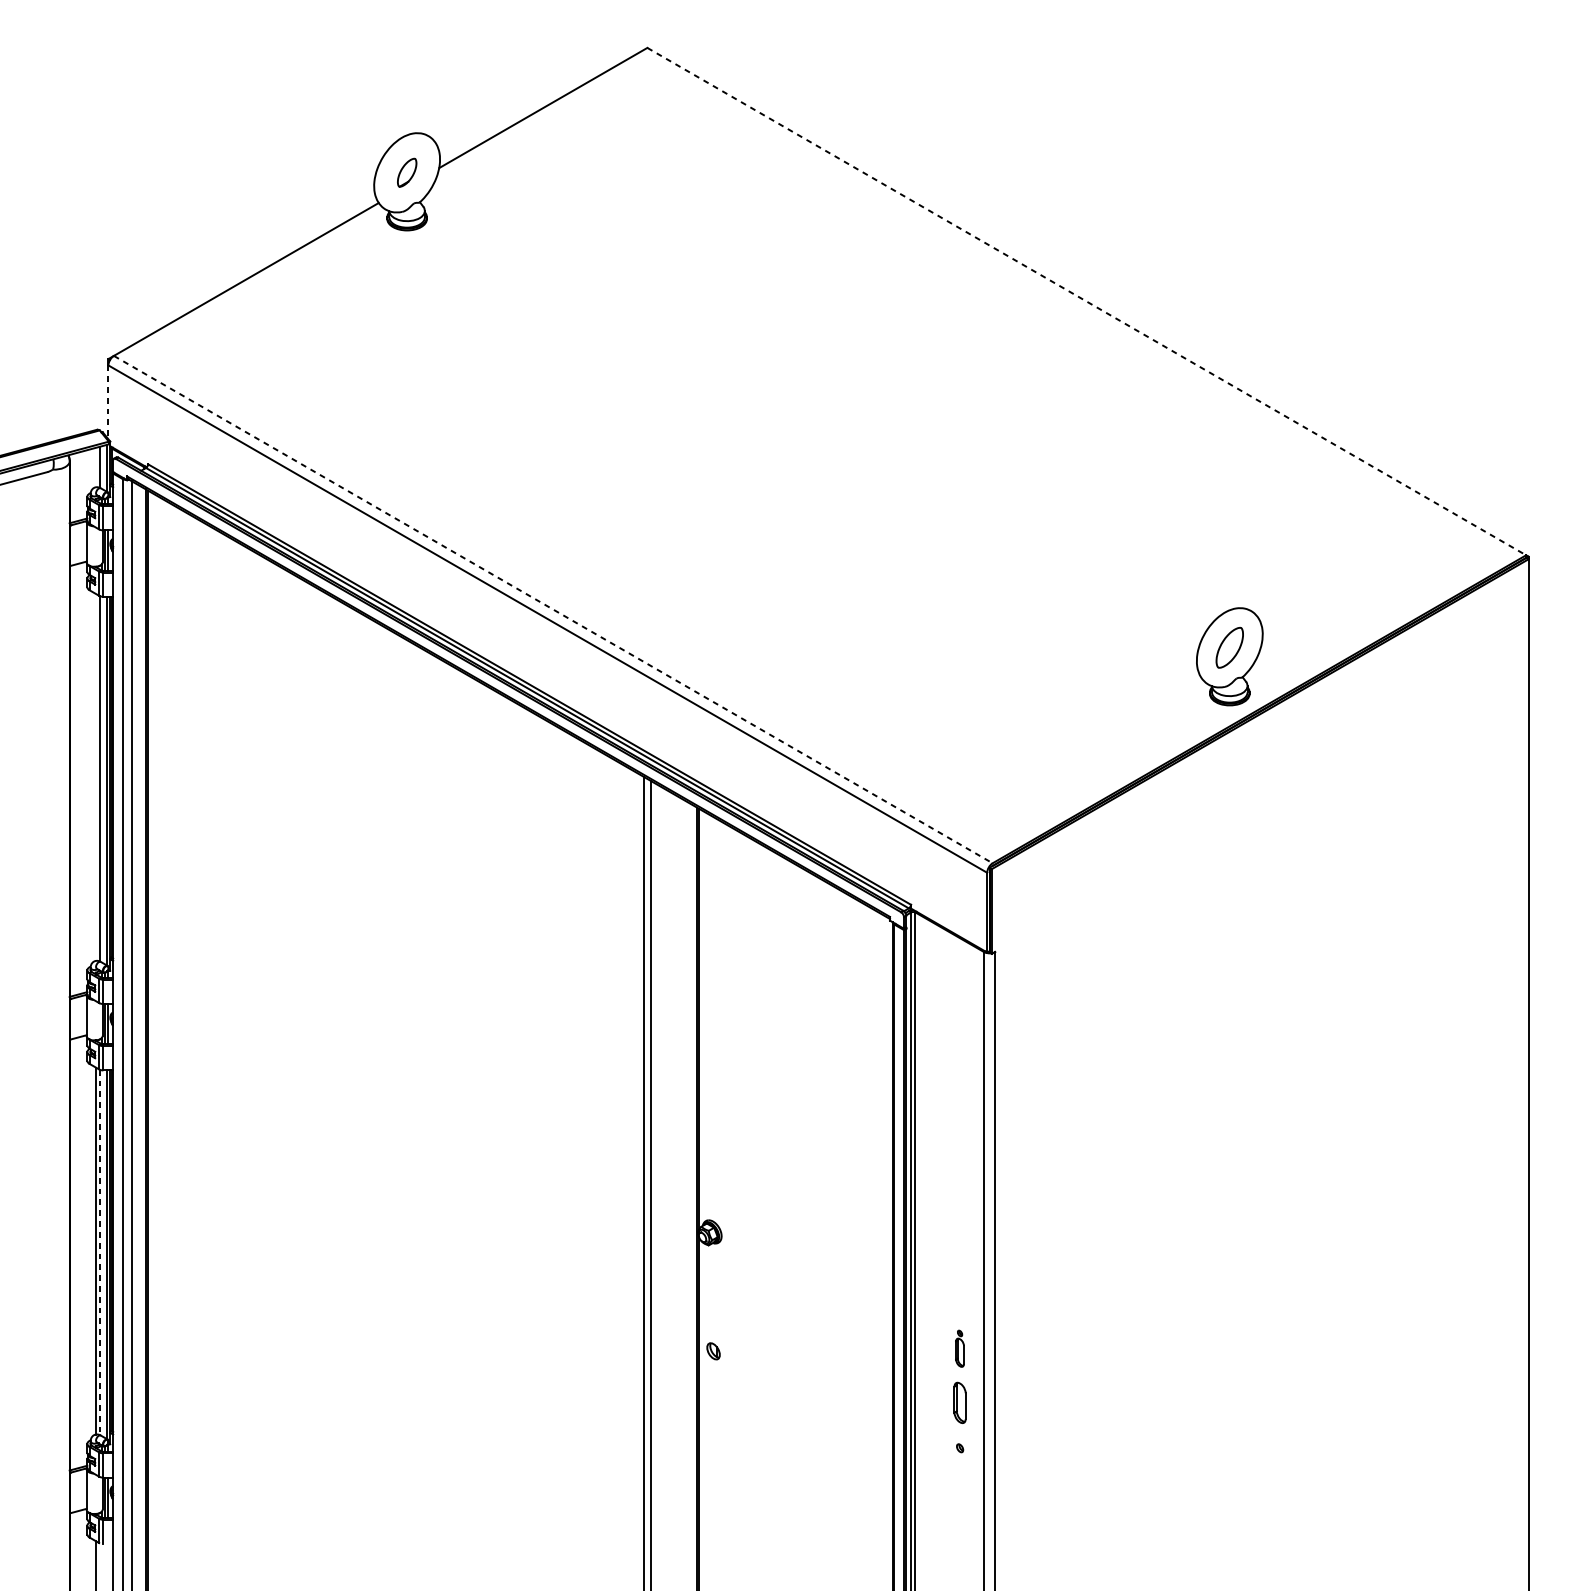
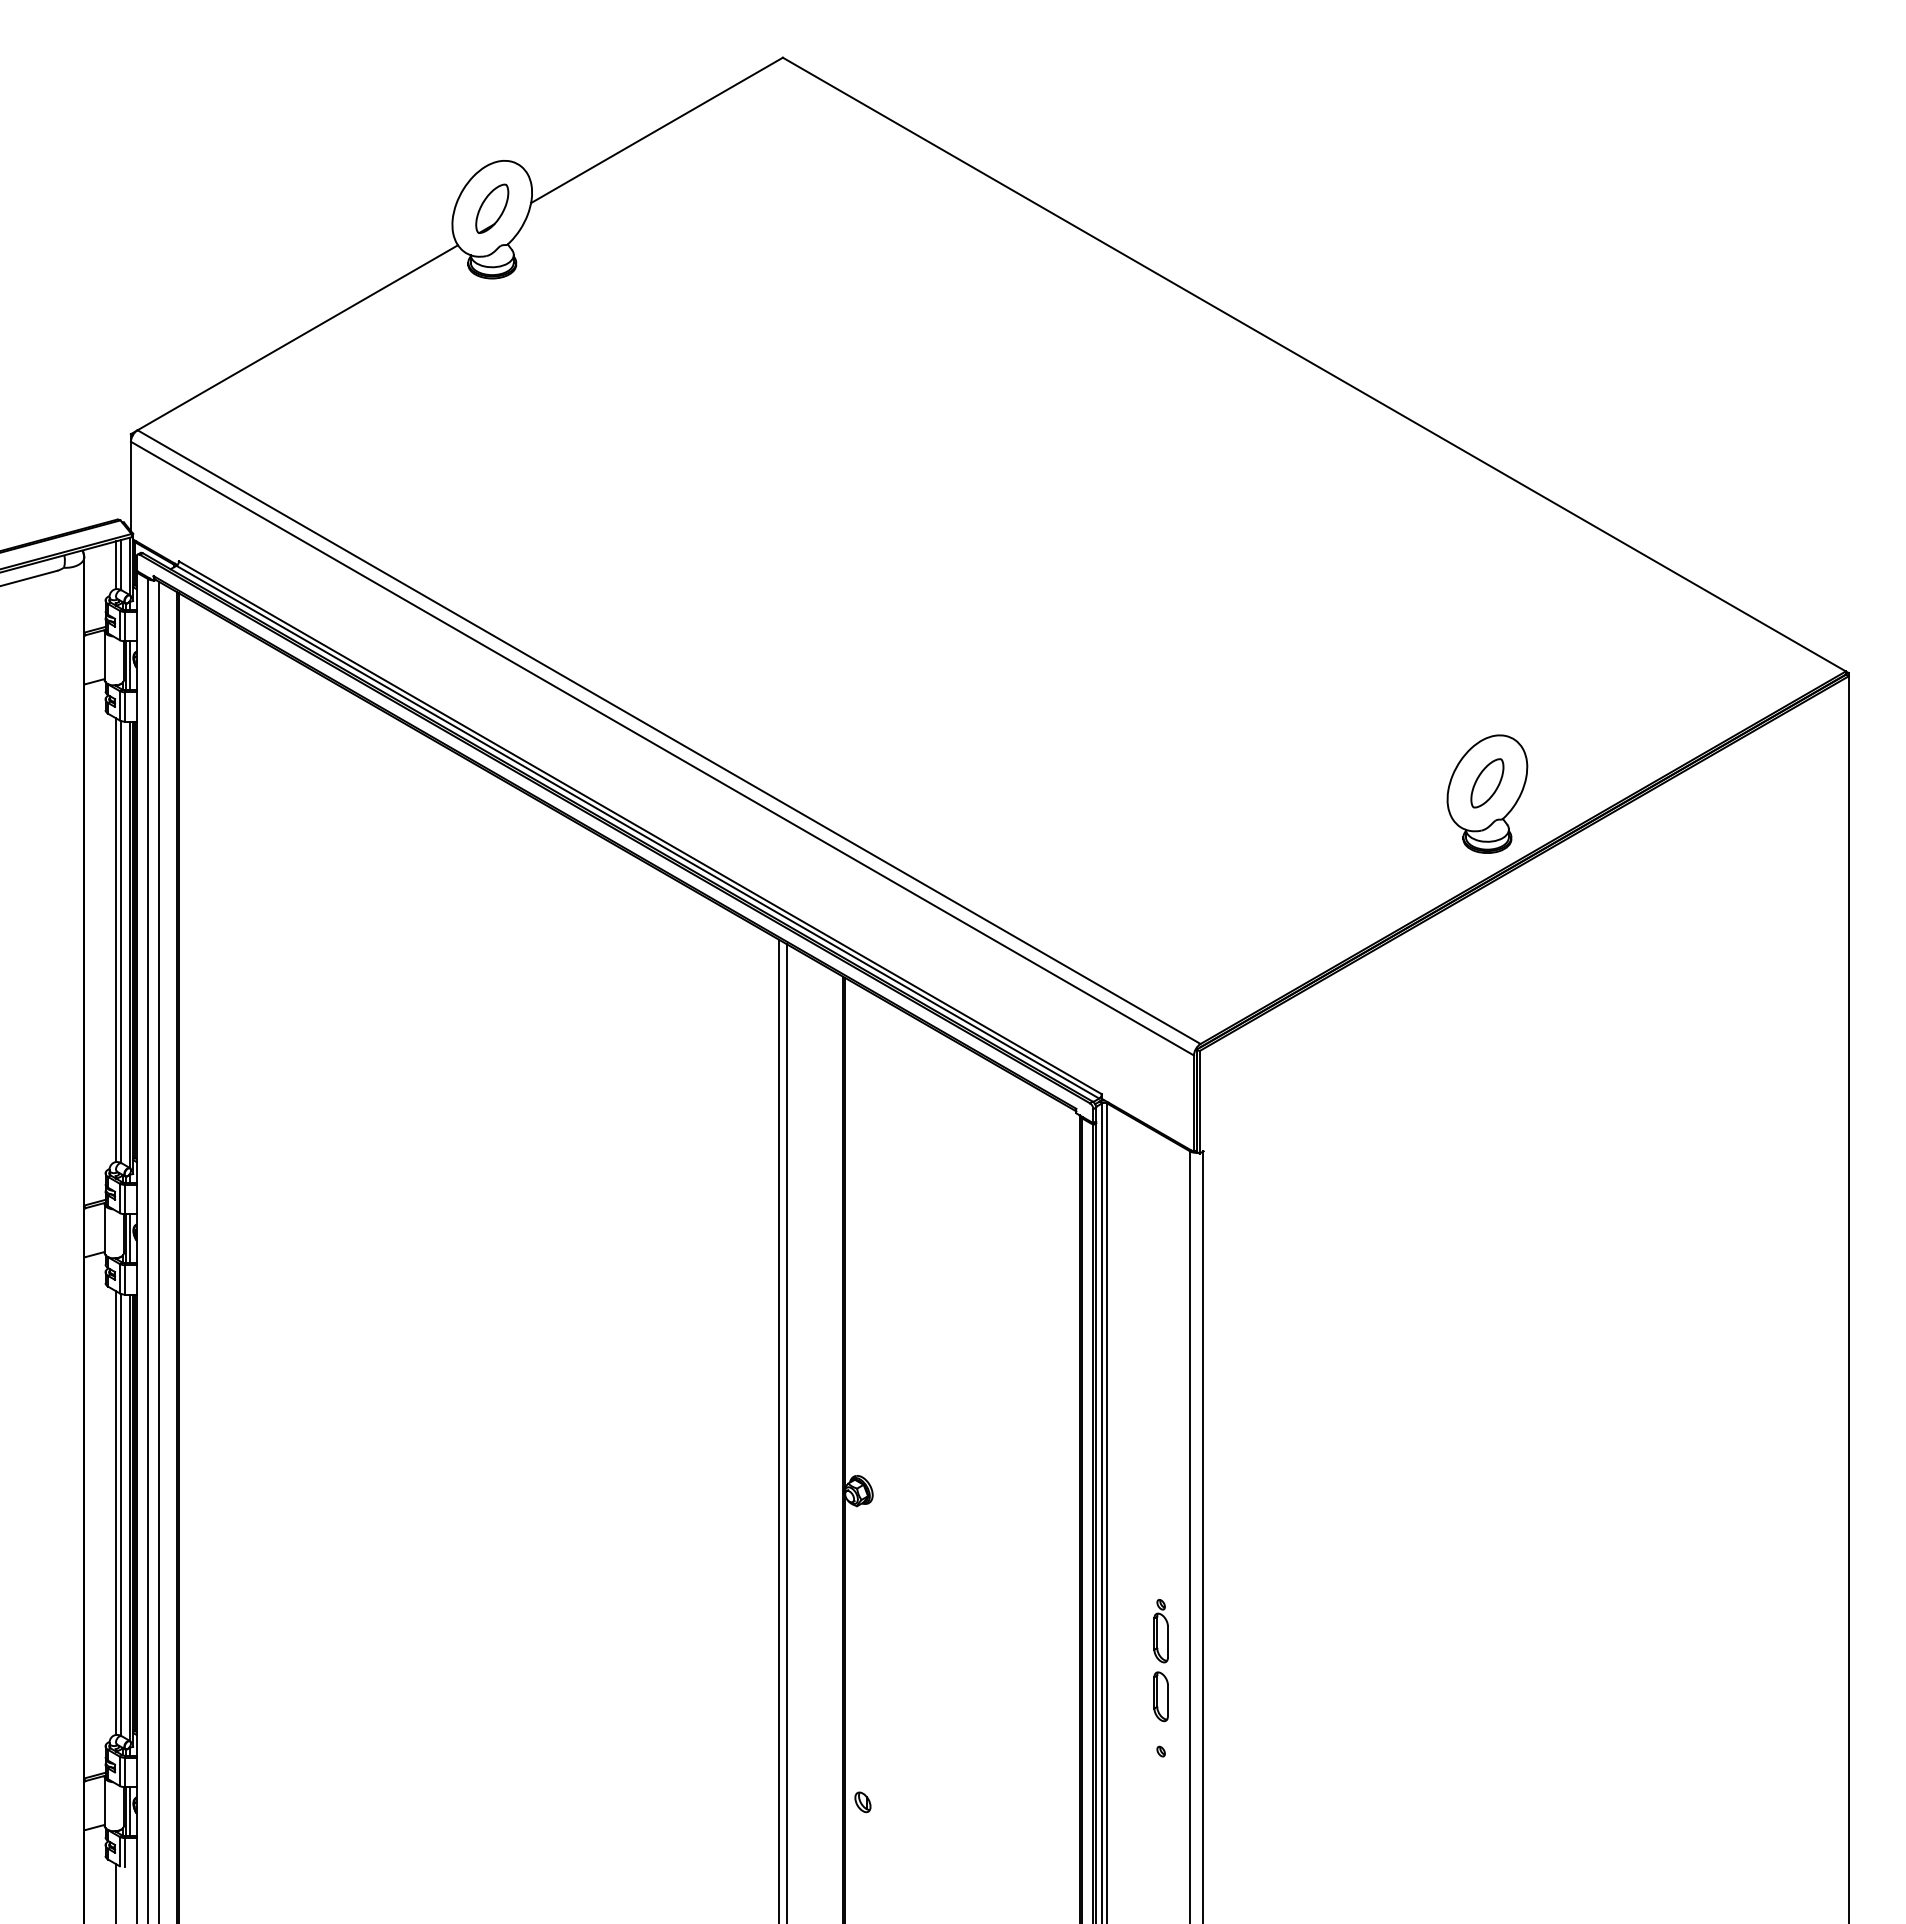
part: (407, 172) -> (492, 208), size x1.43
line: (1086, 301) -> (1314, 364), dashed -> solid
line: (108, 402) -> (130, 486), dashed -> solid
line: (95, 467) -> (115, 565), added
line: (553, 609) -> (669, 737), dashed -> solid
line: (95, 777) -> (115, 940), added
line: (99, 1252) -> (120, 1514), dashed -> solid
part: (959, 1348) -> (1160, 1631), size x1.43
part: (713, 1351) -> (862, 1802), moved

